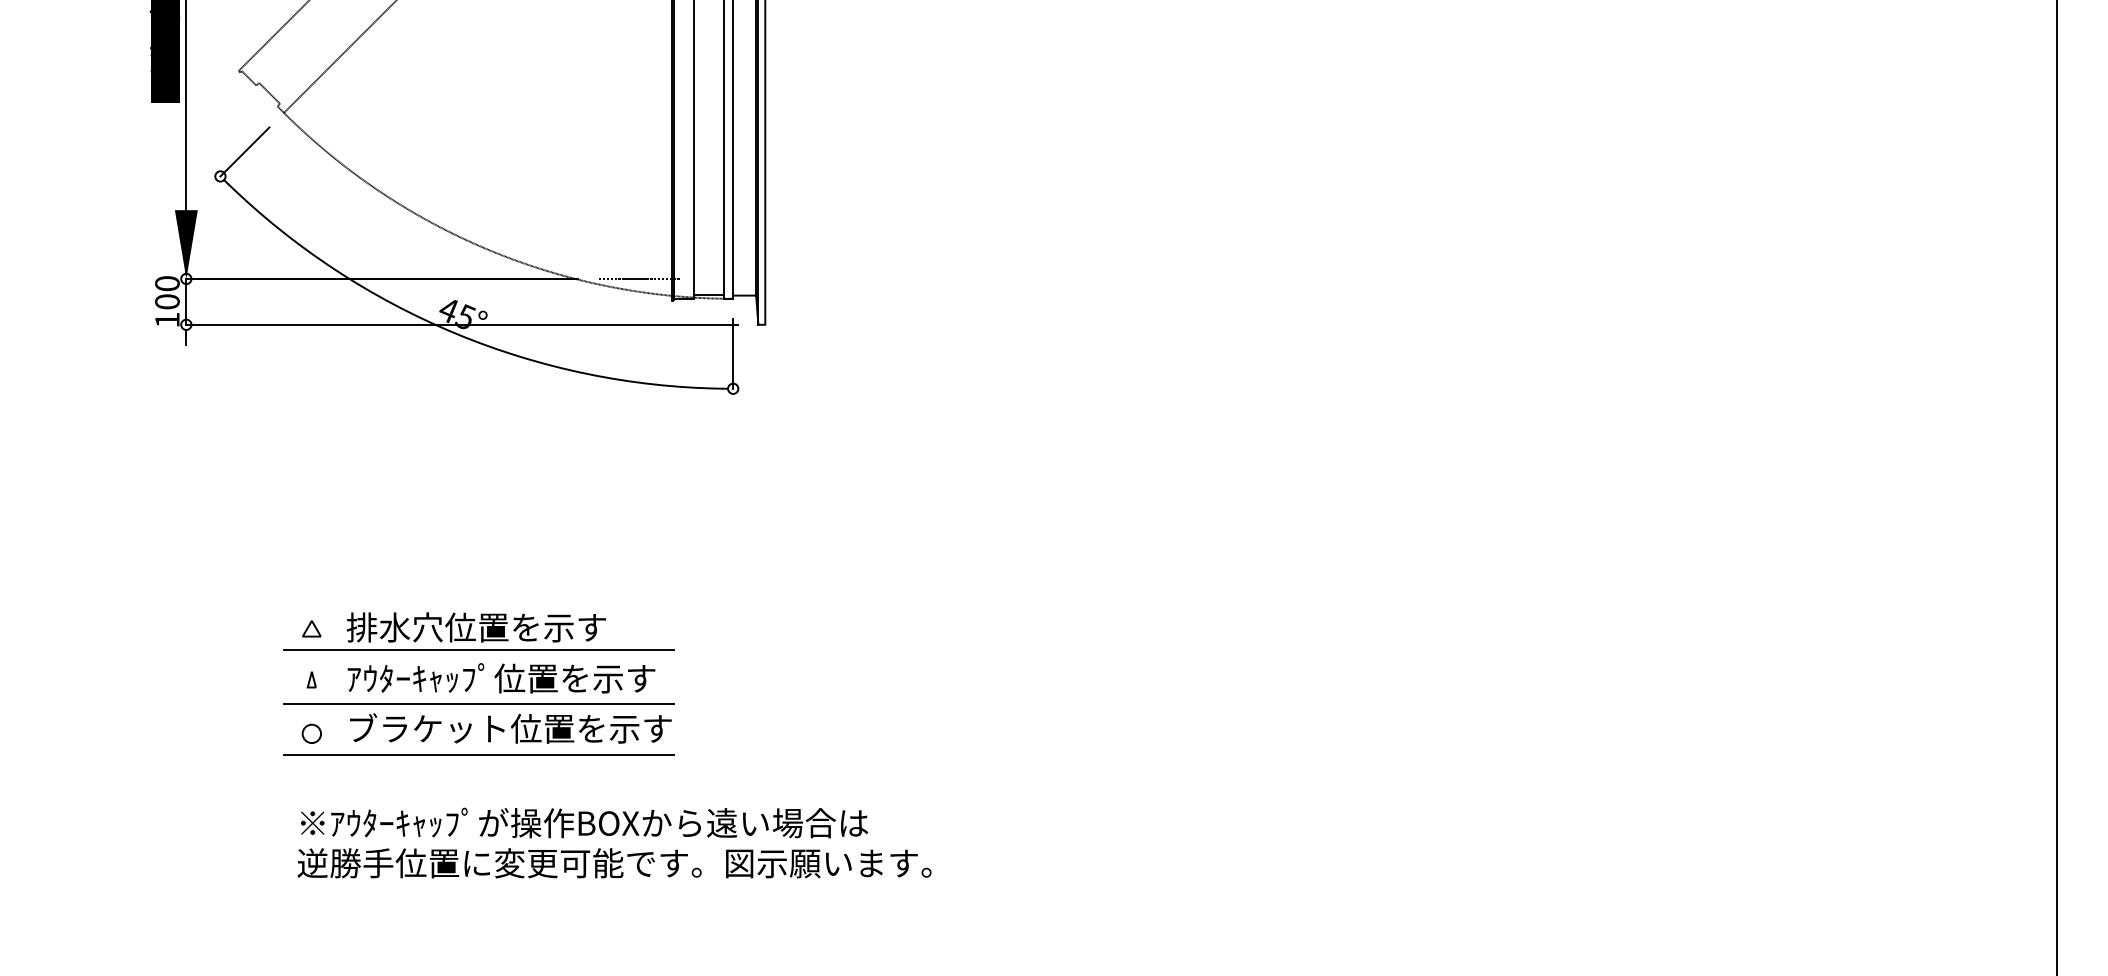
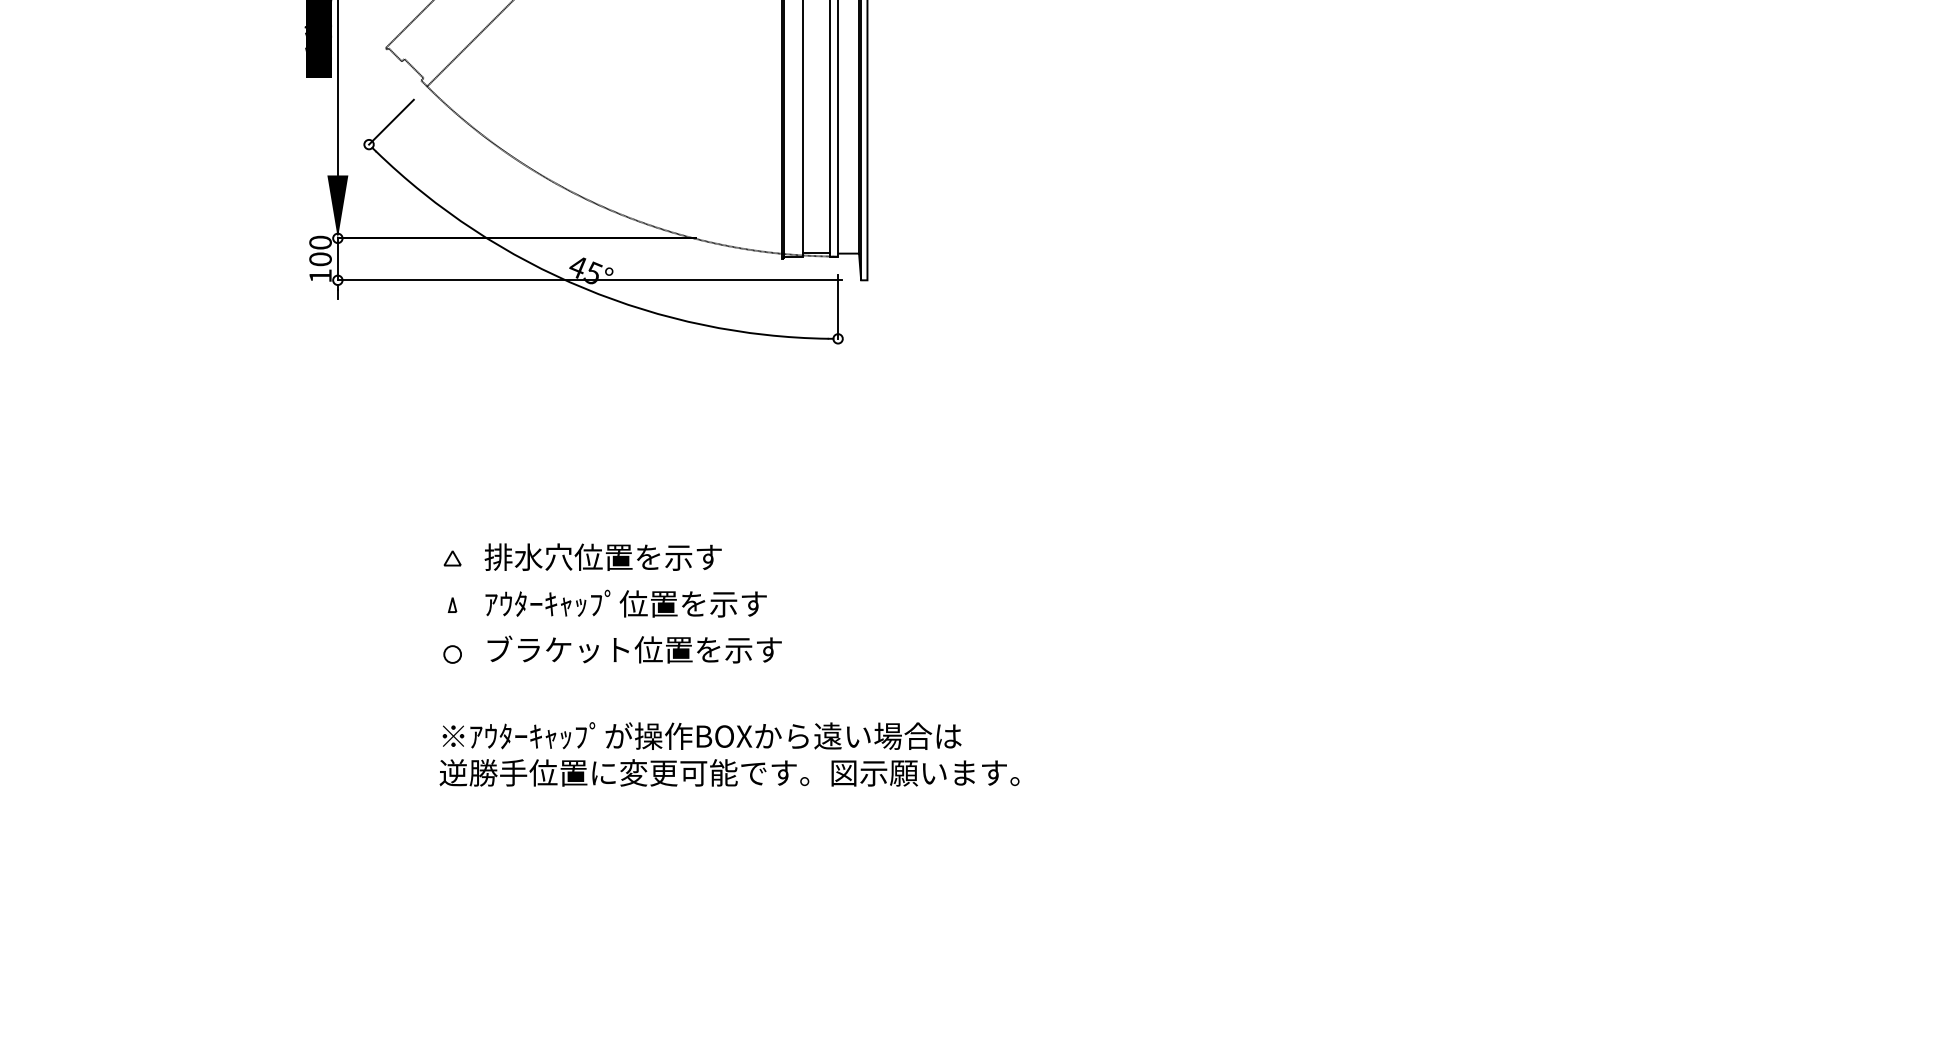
line: (639, 279) -> (752, 238), removed
line: (478, 650) -> (605, 578), removed
line: (478, 703) -> (605, 626), removed
line: (478, 753) -> (605, 672), removed

